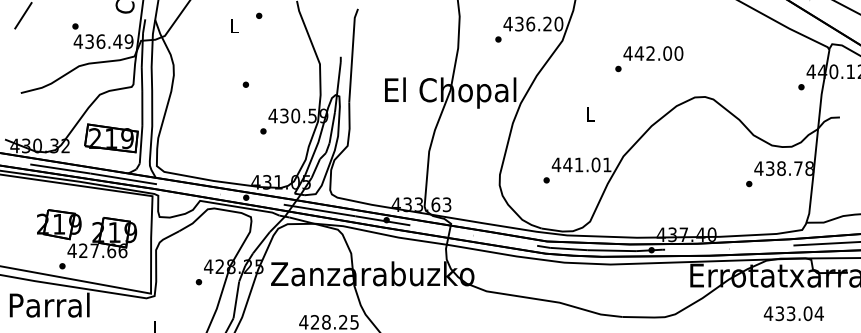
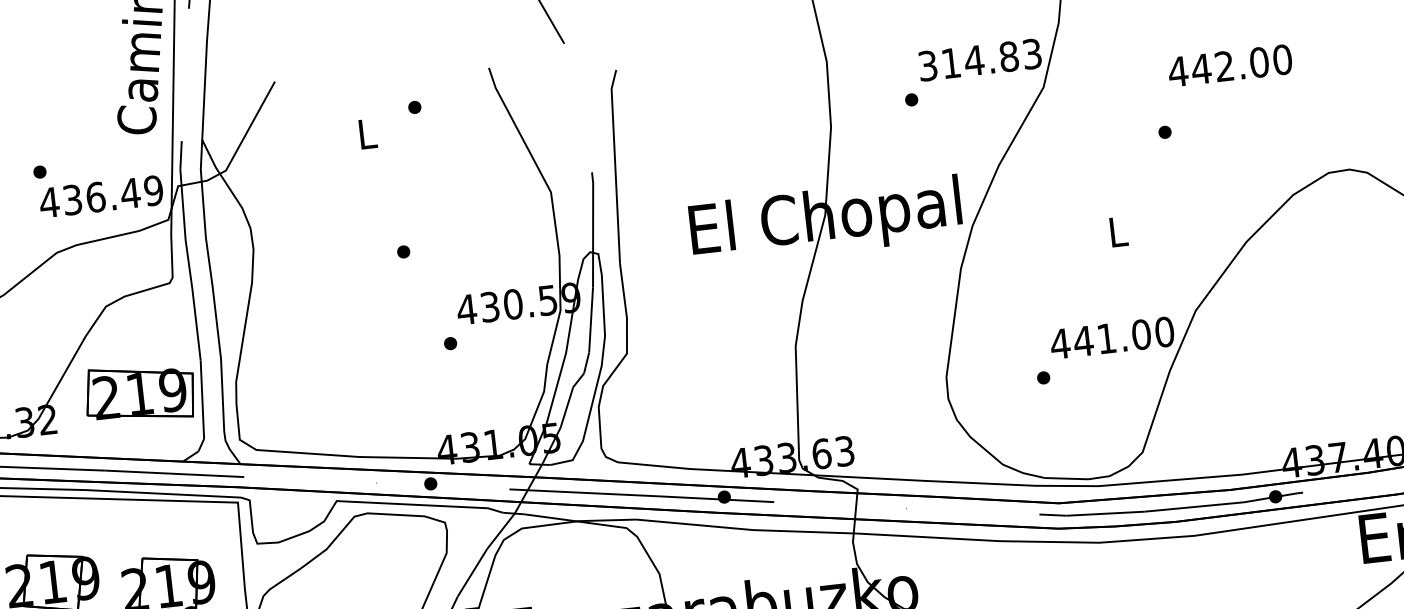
text: (533, 23) -> (979, 58), 436.20 -> 314.83
text: (653, 53) -> (1230, 65), moved
text: (607, 164) -> (1164, 331), 441.01 -> 441.00

